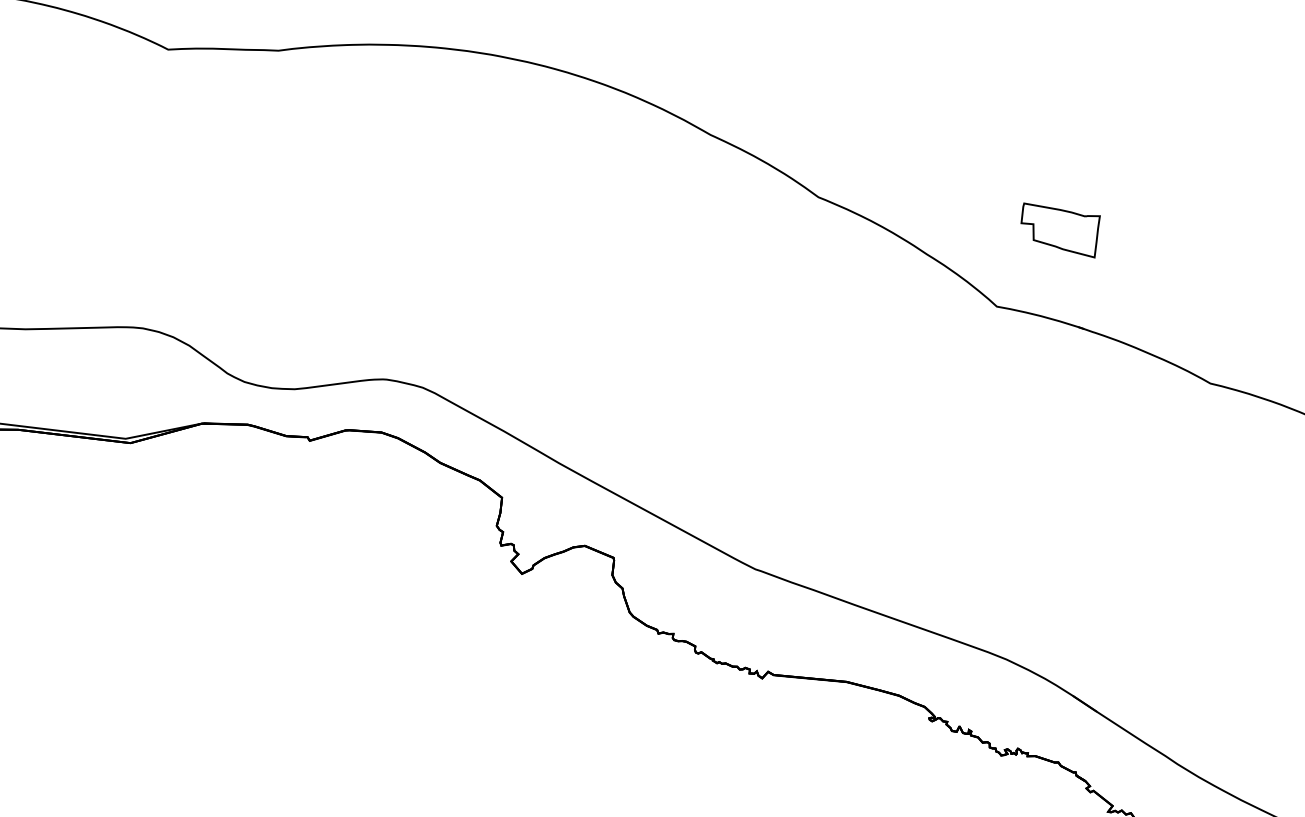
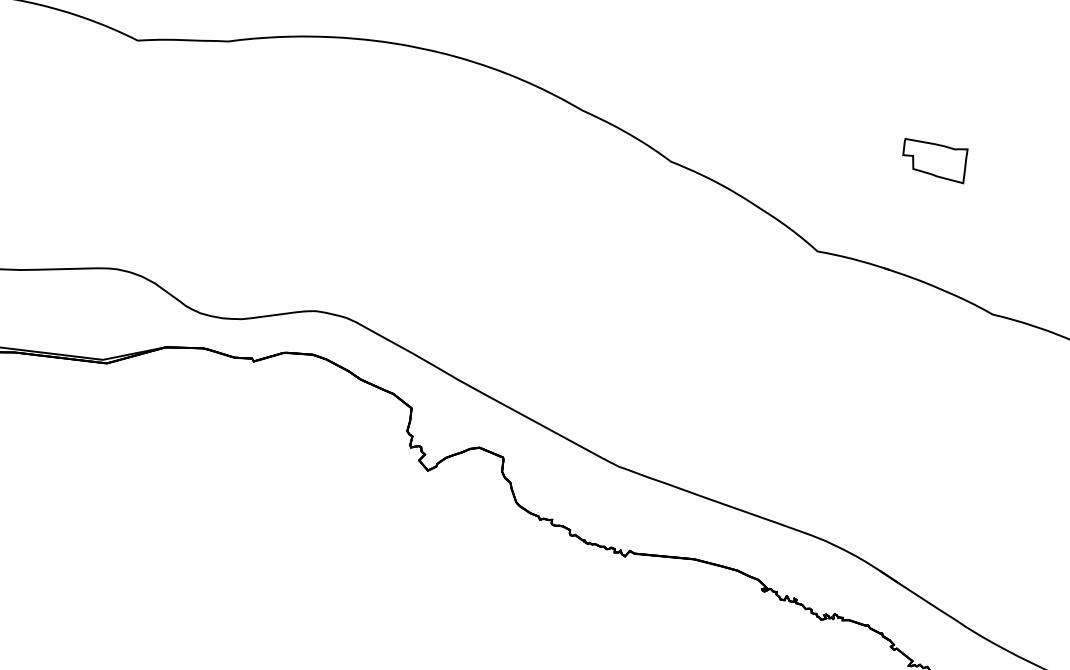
part: (1060, 230) -> (935, 161), moved

